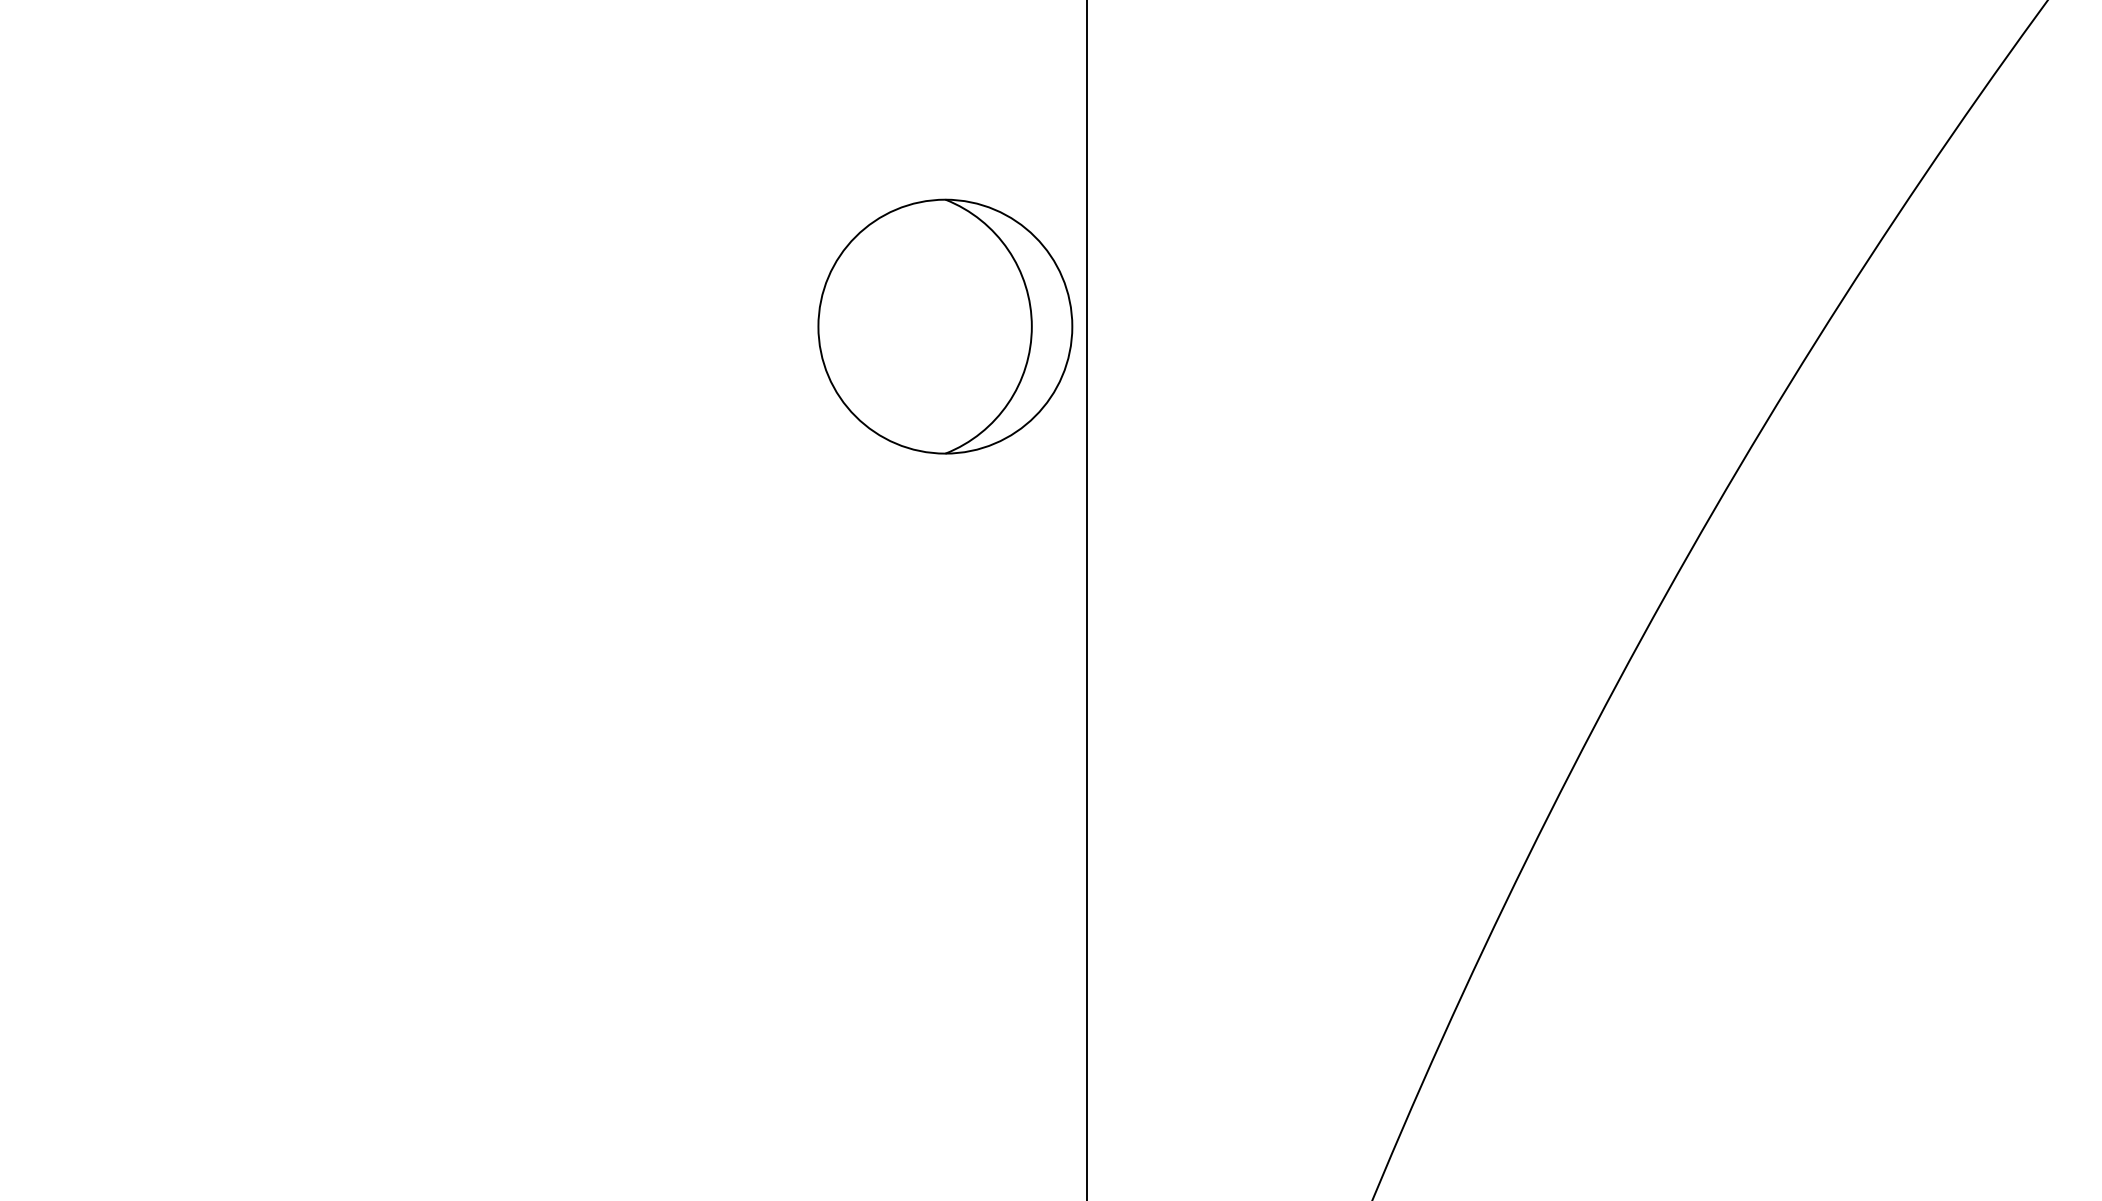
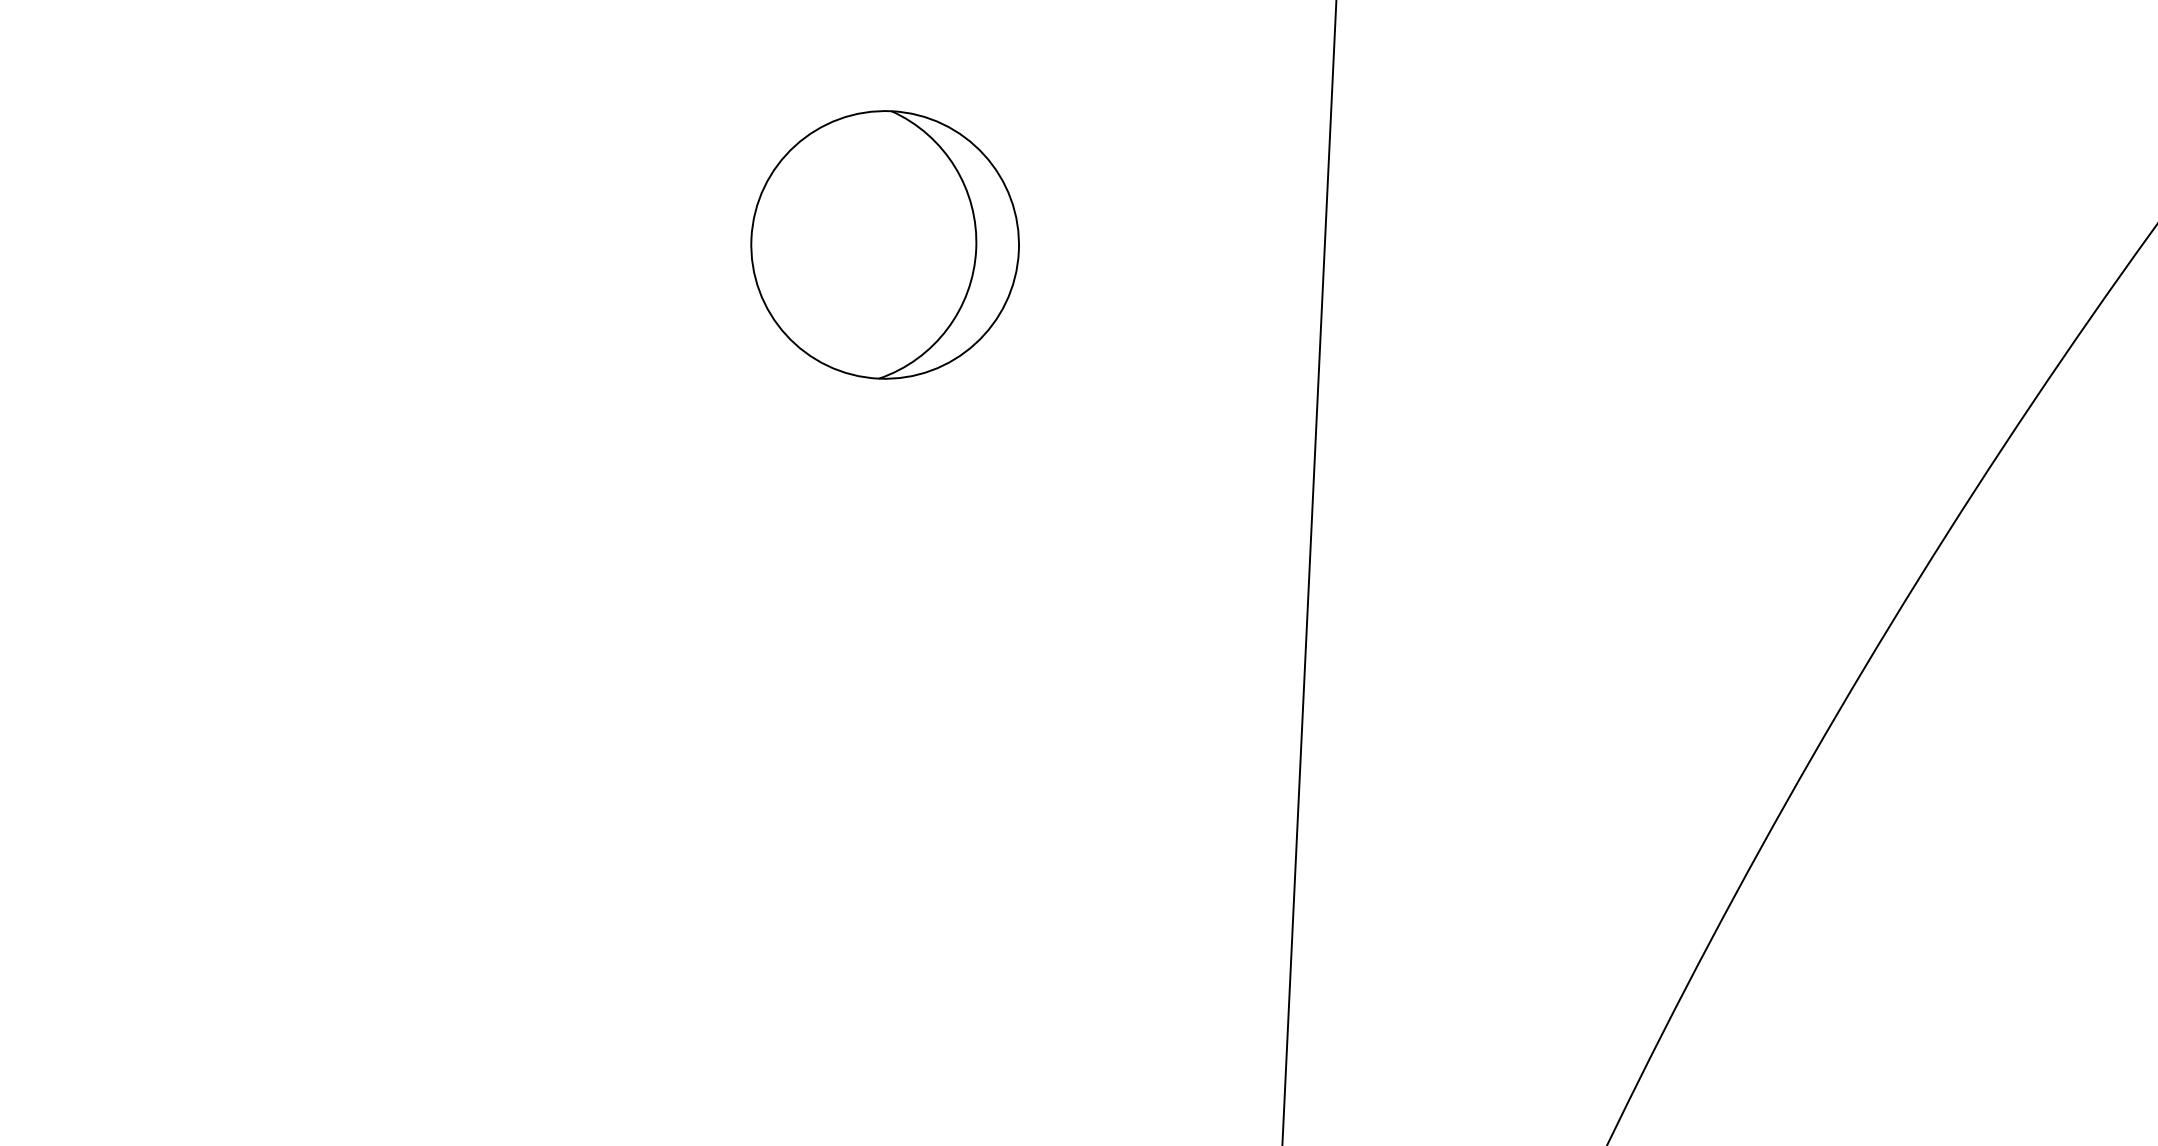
part: (945, 326) -> (885, 244), moved

